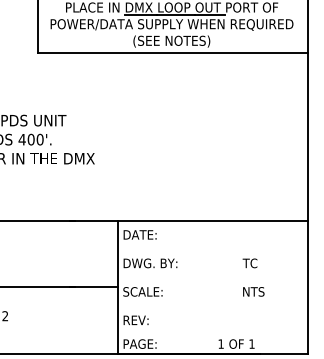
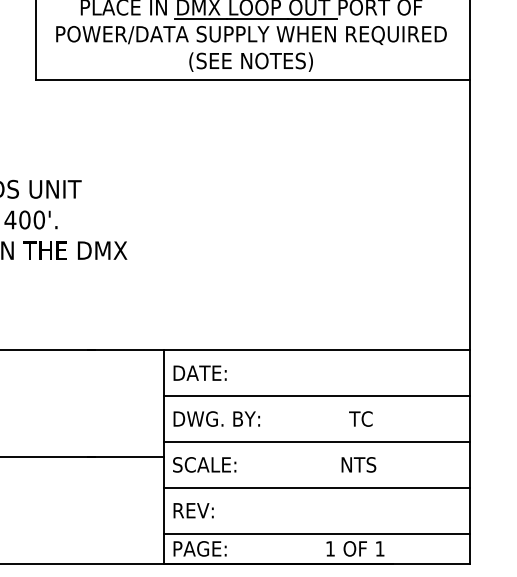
line: (212, 249) -> (316, 396), added
text: (249, 263) -> (360, 419), moved
line: (212, 277) -> (316, 441), added
text: (253, 291) -> (358, 464), moved
line: (212, 306) -> (316, 488), added
line: (212, 334) -> (316, 533), added

